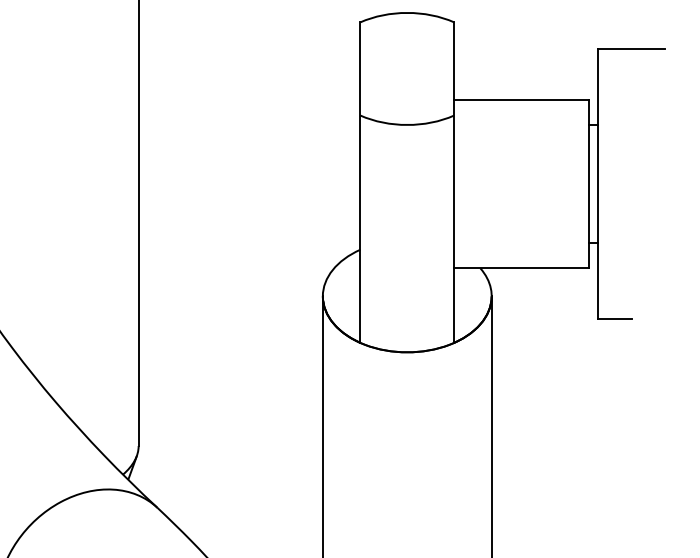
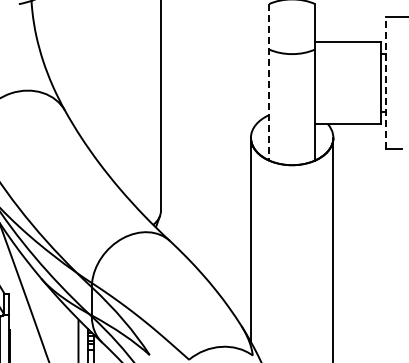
line: (360, 183) -> (269, 82), solid -> dashed
line: (598, 183) -> (385, 82), solid -> dashed

